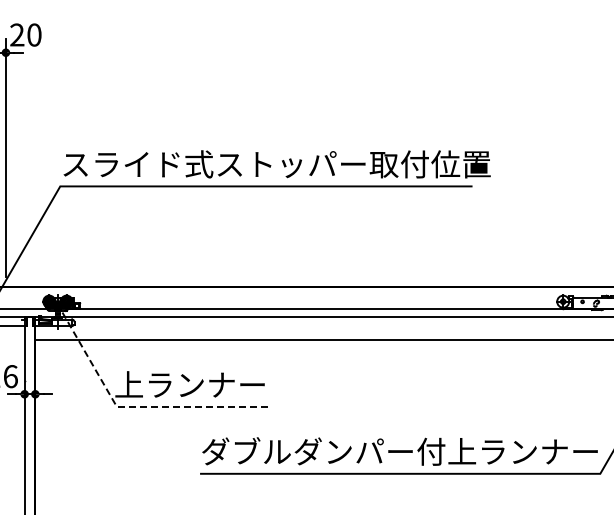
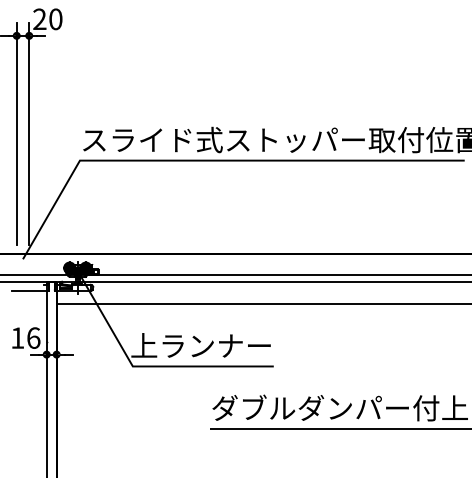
line: (132, 406) -> (147, 366), dashed -> solid

